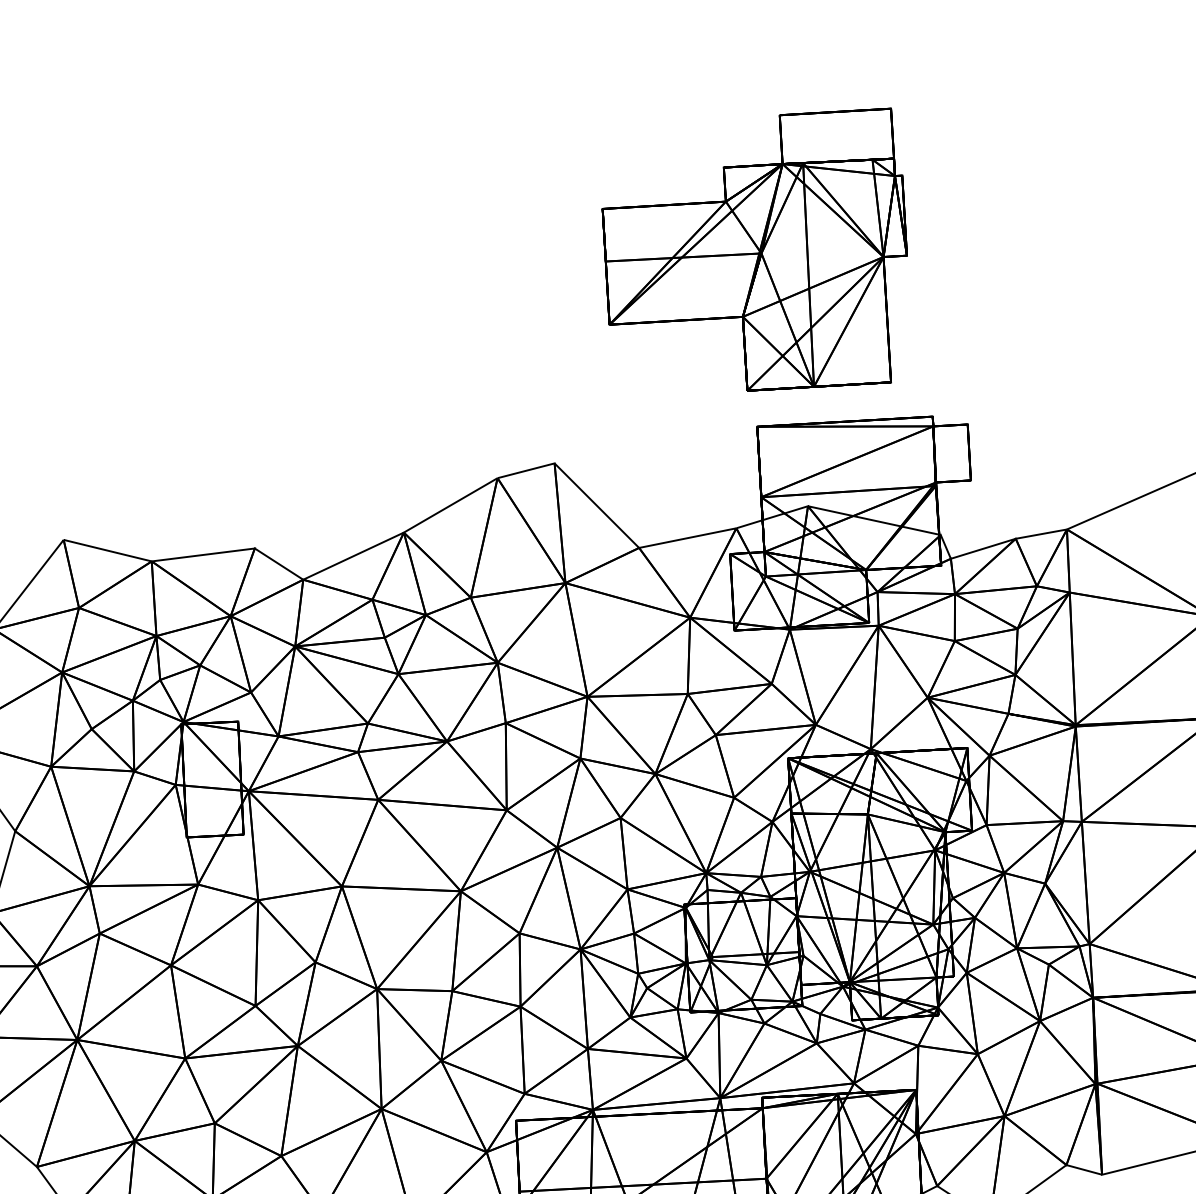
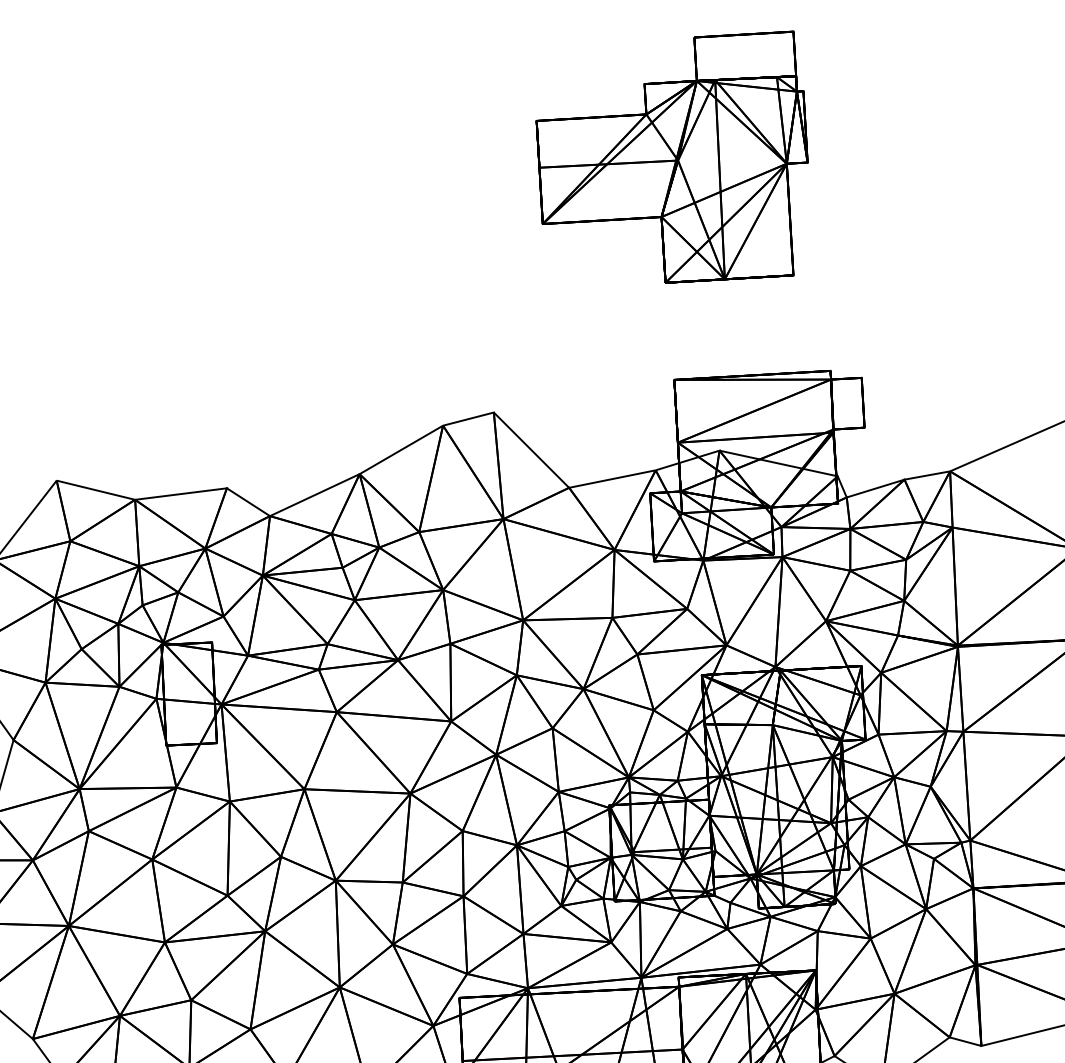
part: (754, 249) -> (671, 157), moved

